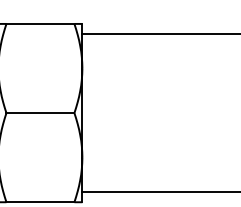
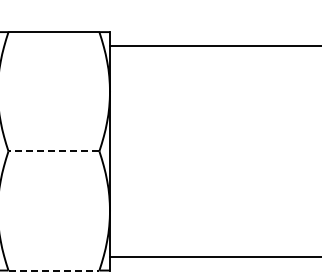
line: (40, 113) -> (53, 151), solid -> dashed
line: (40, 202) -> (54, 270), solid -> dashed

